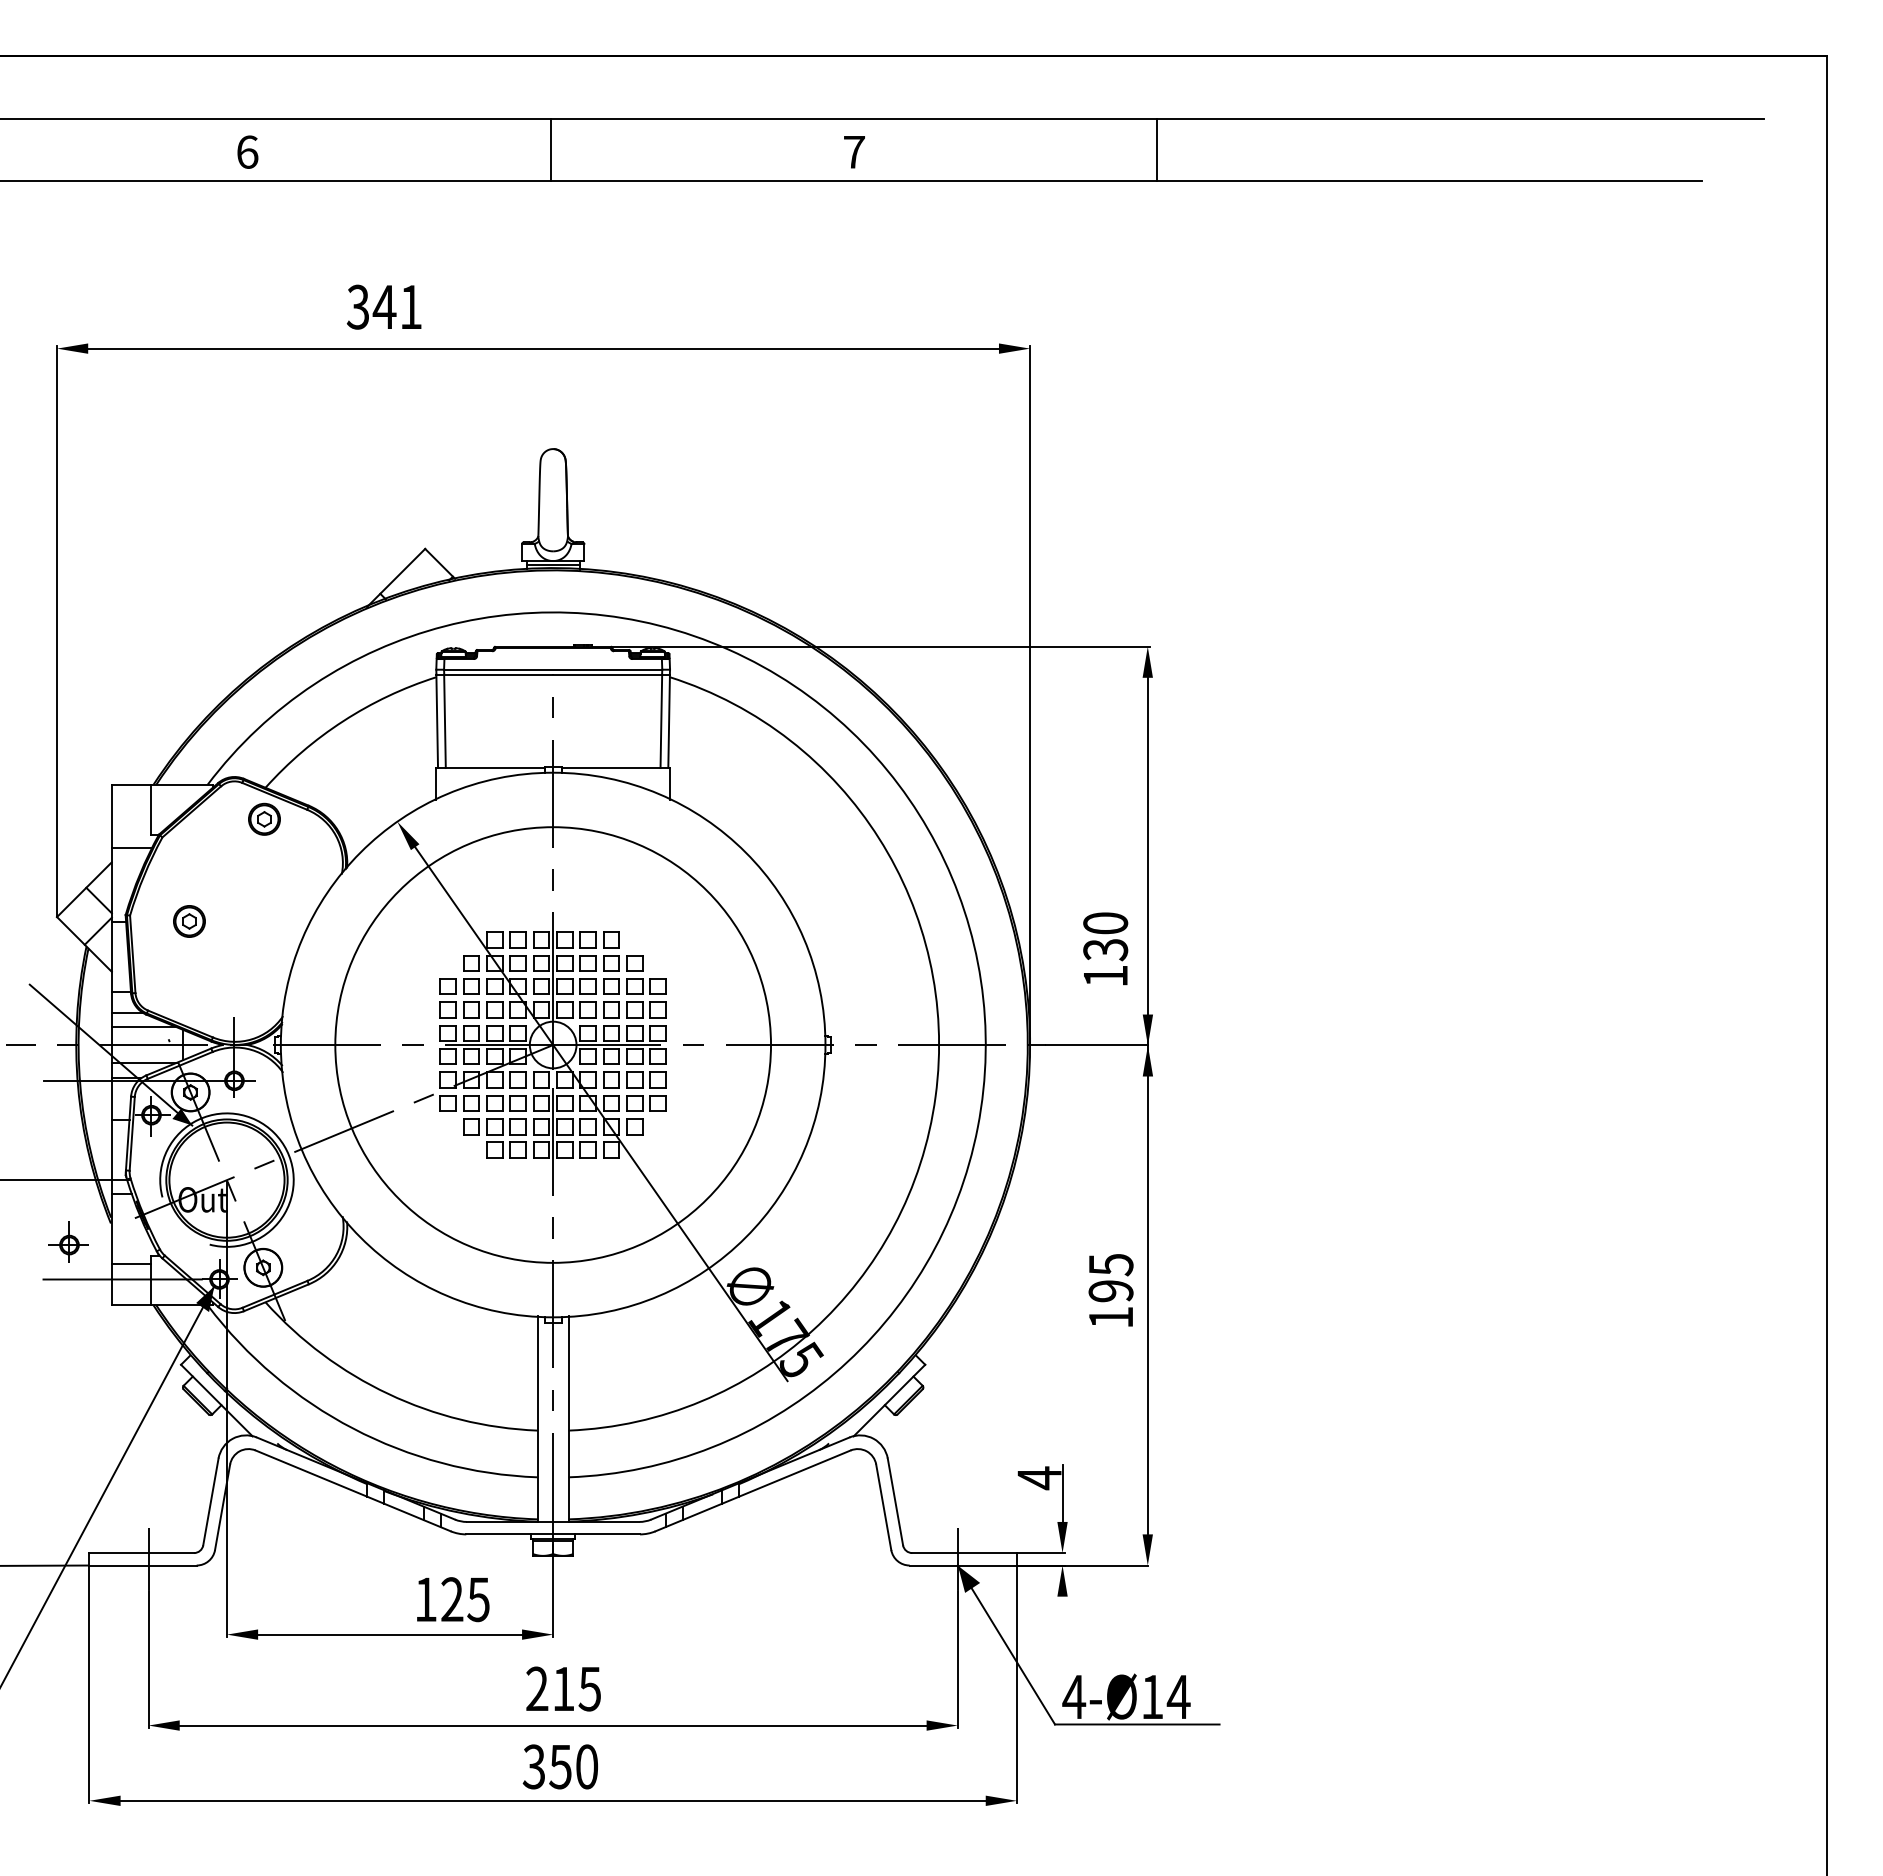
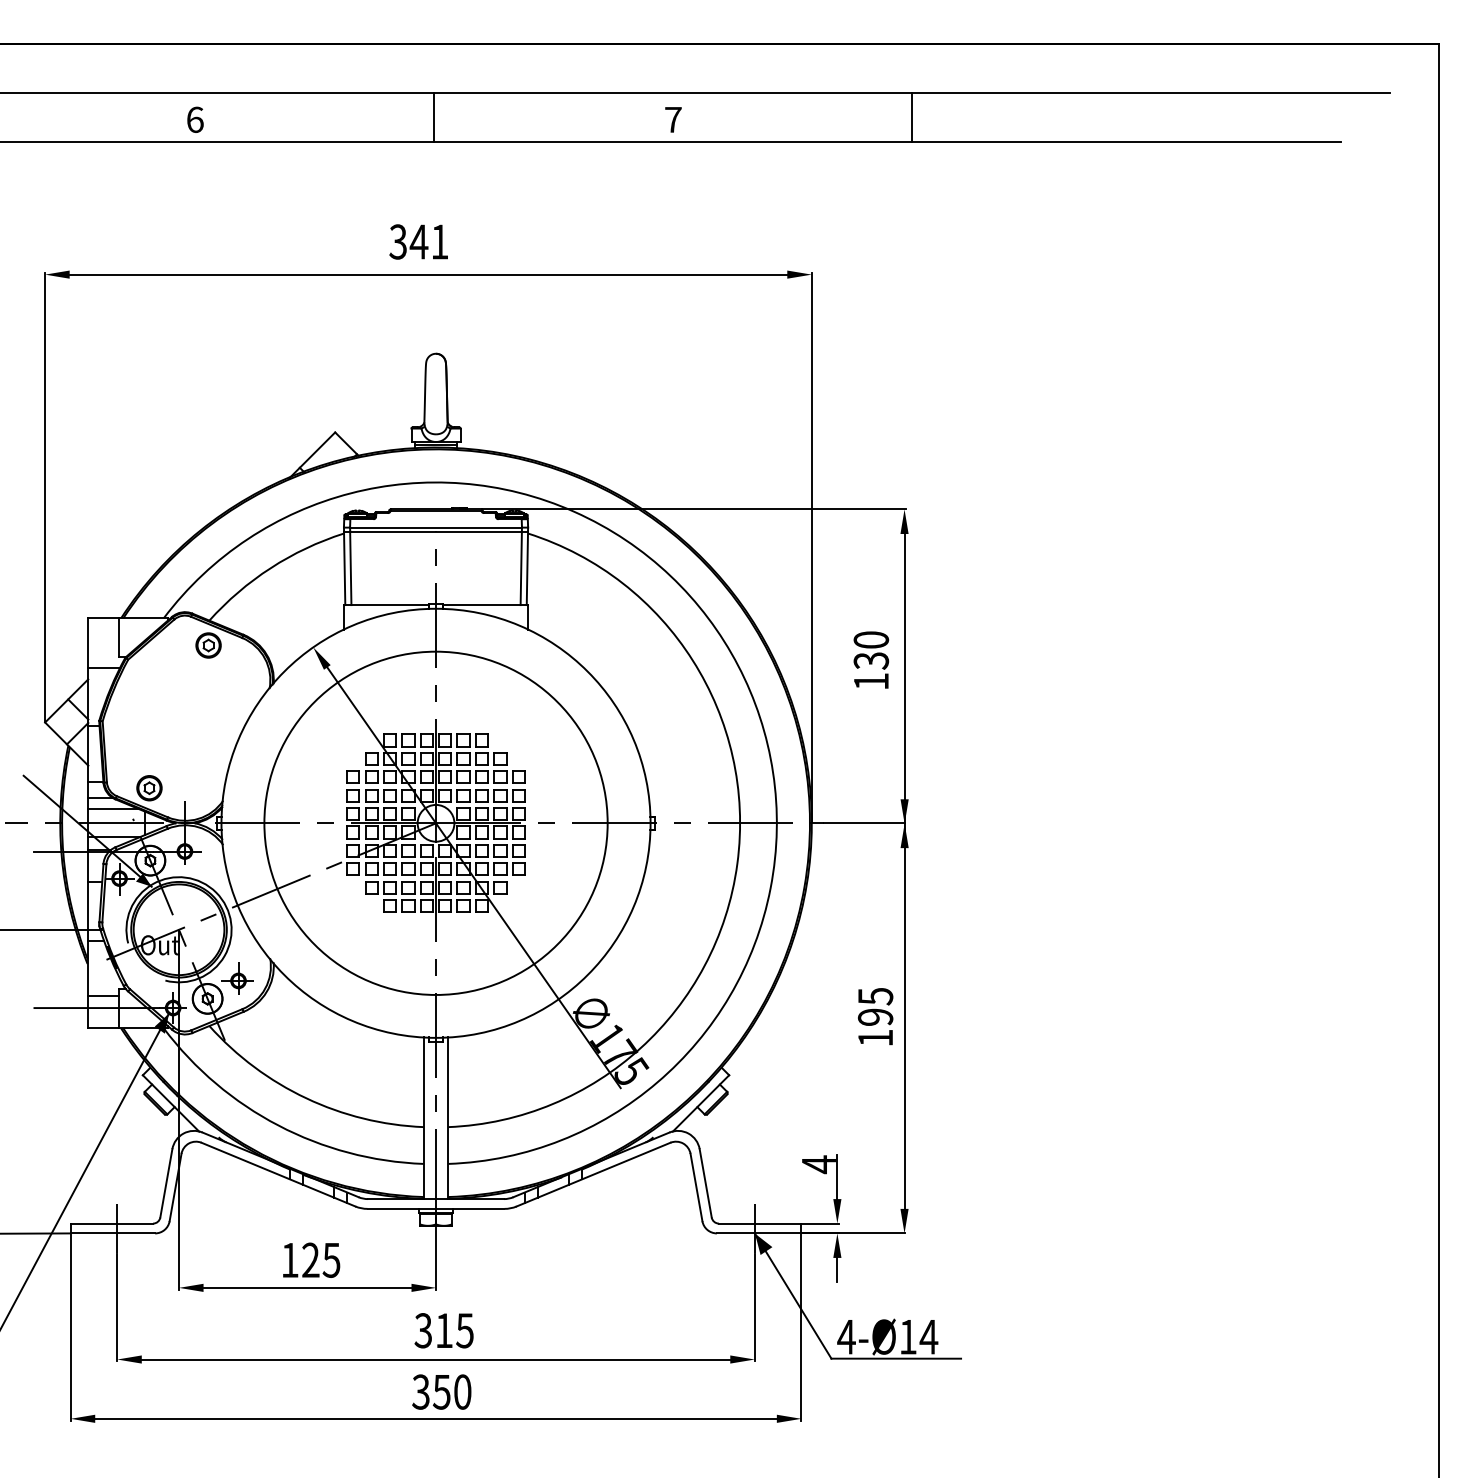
text: (383, 306) -> (418, 241), moved
part: (189, 921) -> (149, 788), moved
text: (1105, 948) -> (871, 659), moved
part: (68, 1241) -> (237, 978), moved
text: (453, 1599) -> (311, 1260), moved
line: (1062, 1611) -> (837, 1269), added
text: (536, 1689) -> (422, 1331), 215 -> 315

